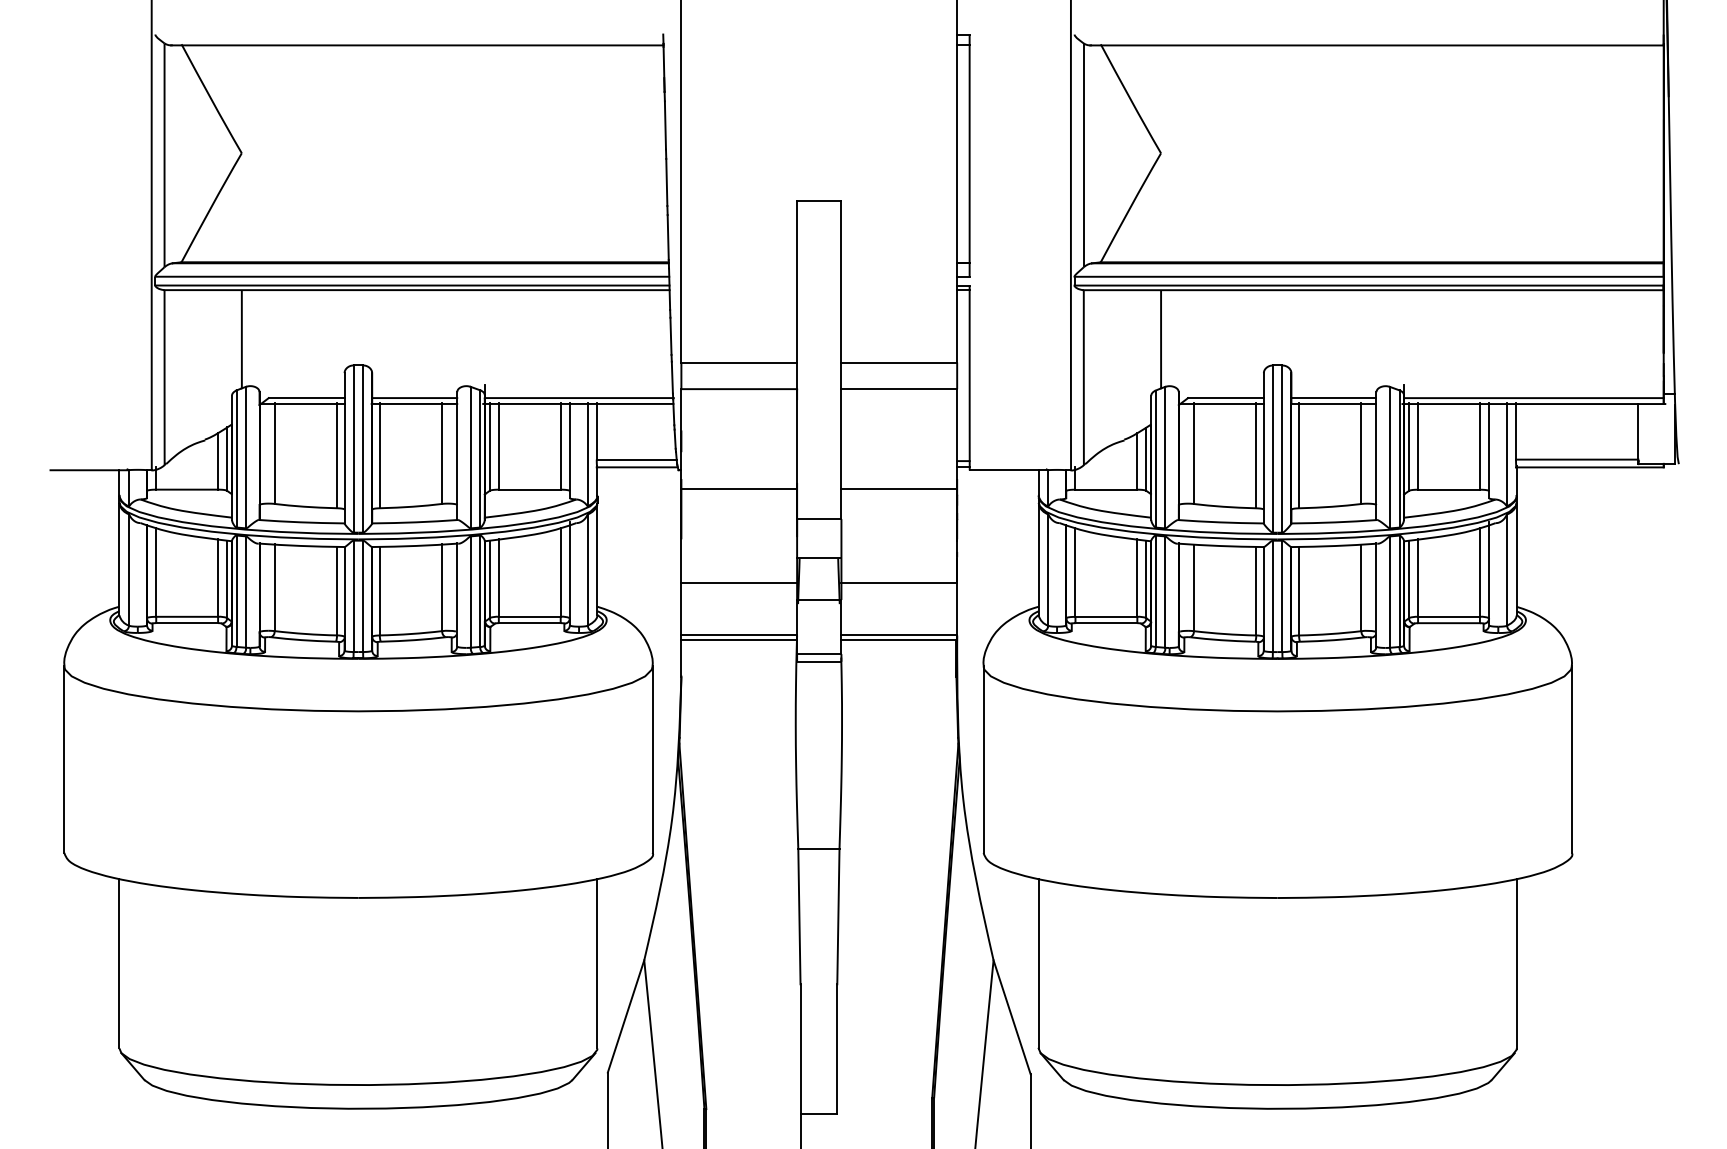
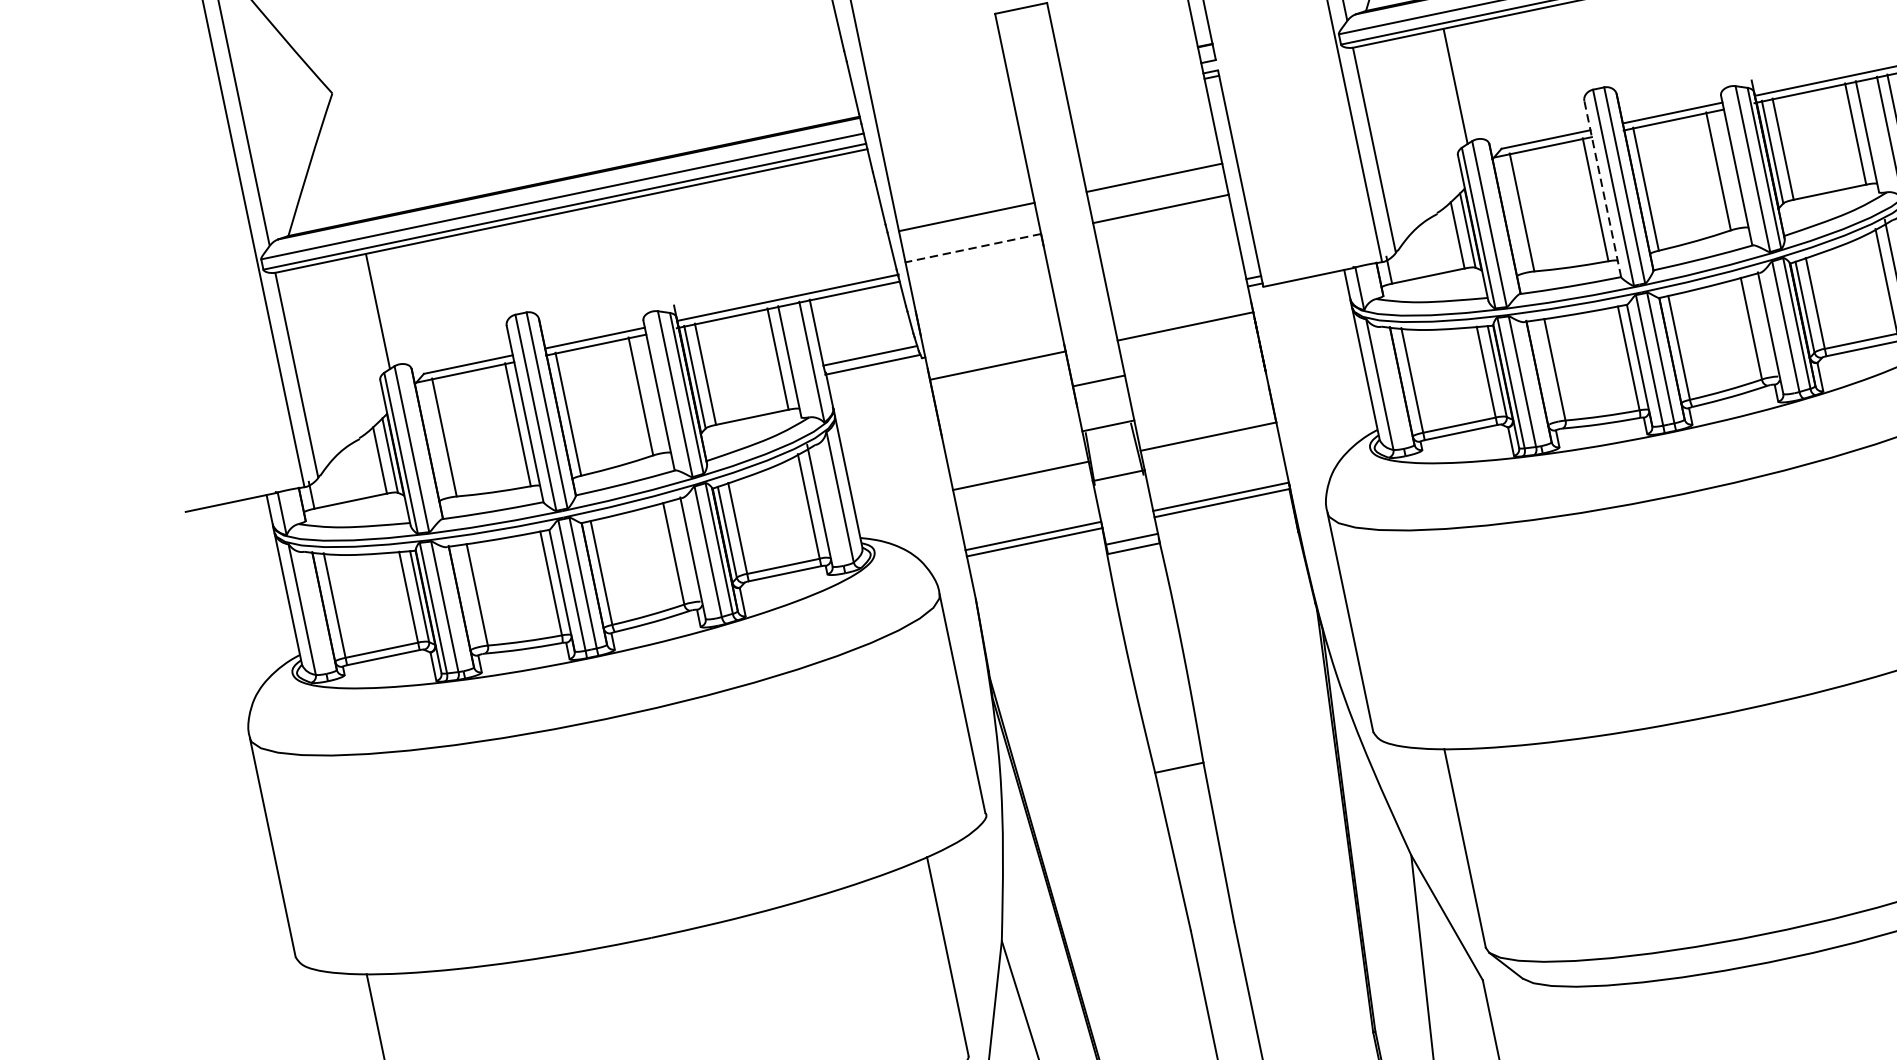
line: (739, 389) -> (973, 248), solid -> dashed
line: (1263, 447) -> (1602, 188), solid -> dashed

